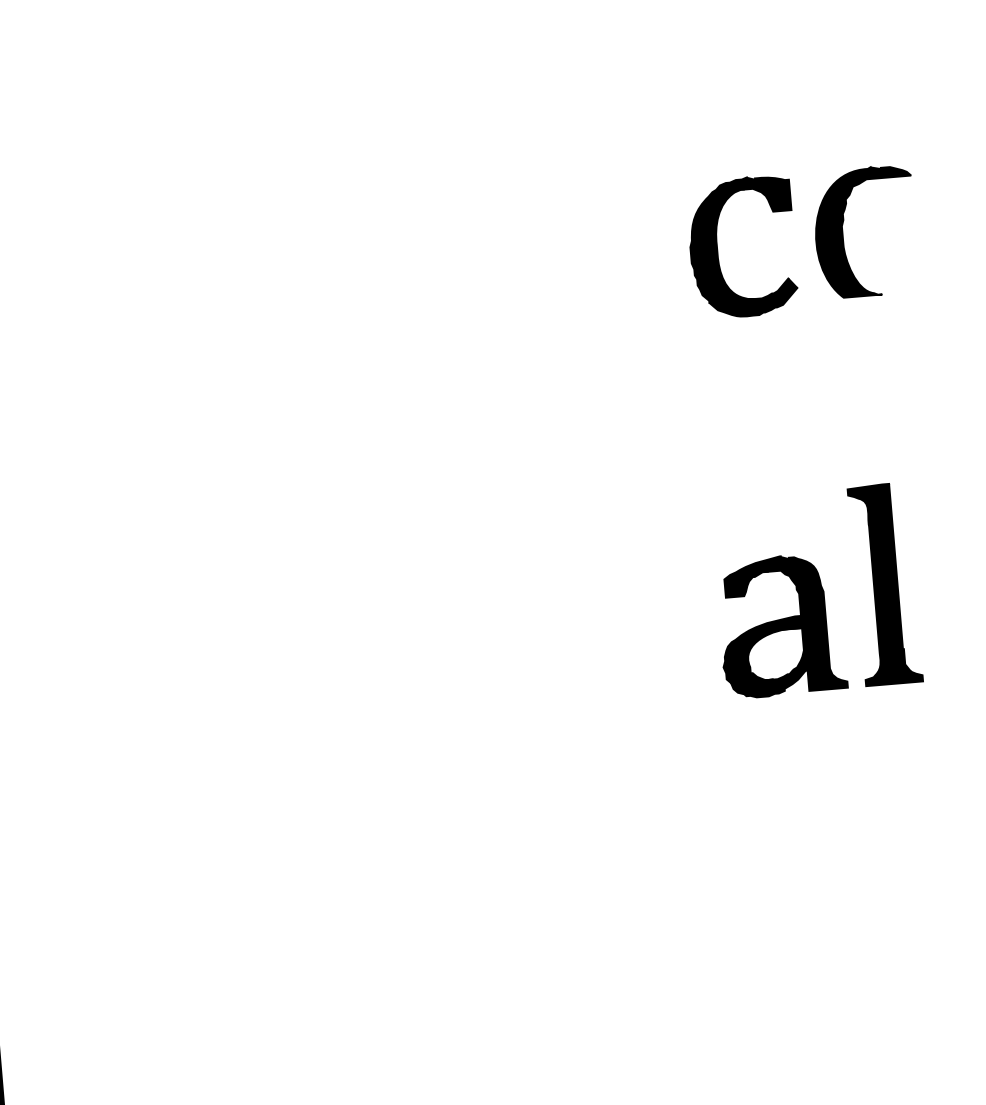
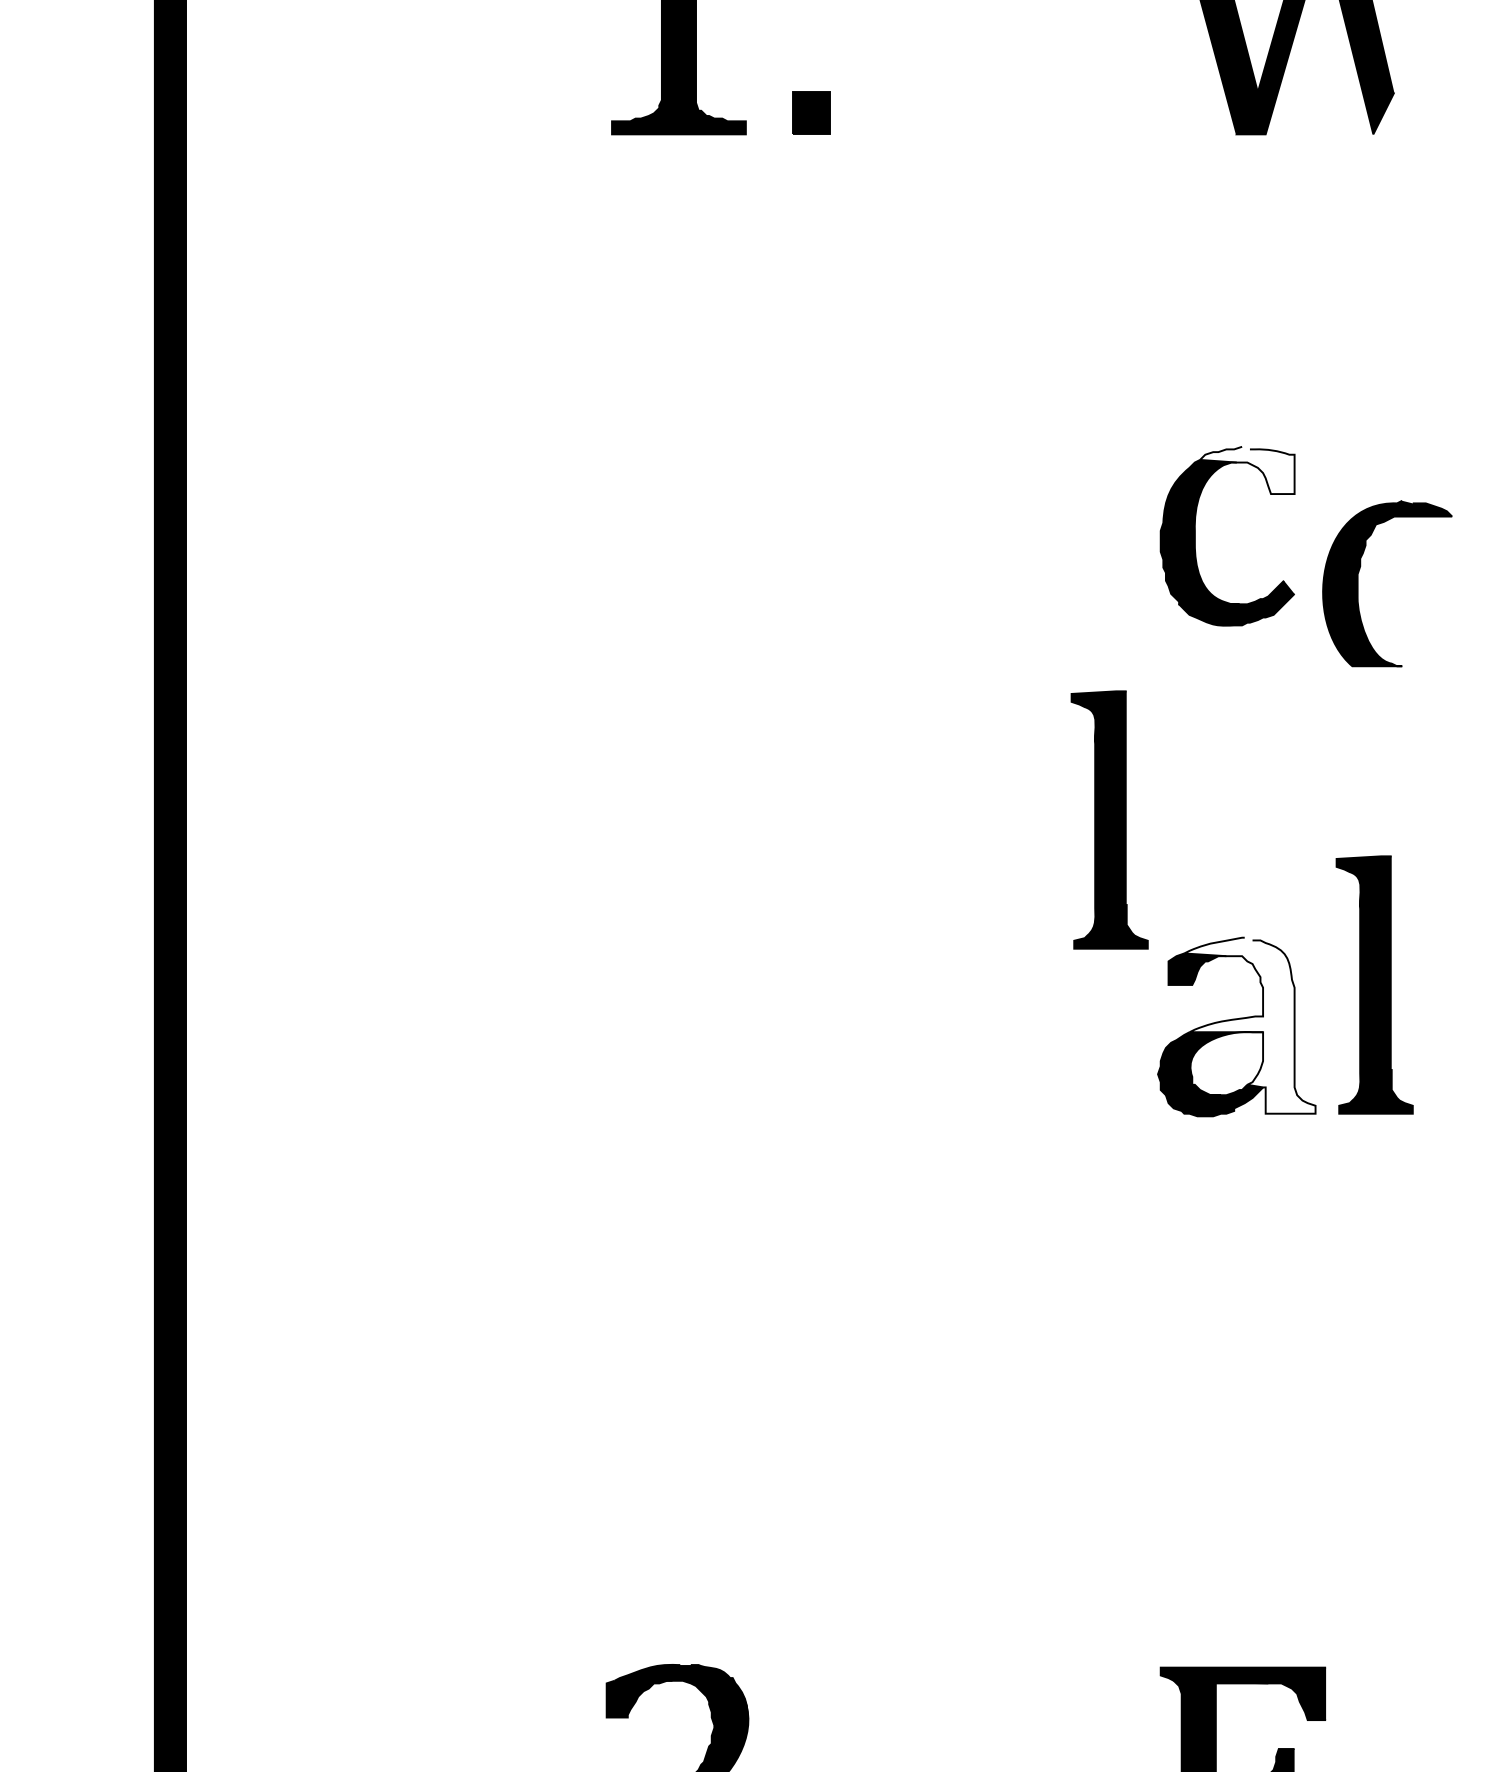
fill: (753, 194) -> (1247, 470), removed
part: (843, 233) -> (1358, 583), moved
part: (669, 473) -> (1109, 819), added
fill: (791, 623) -> (1249, 1025), removed

